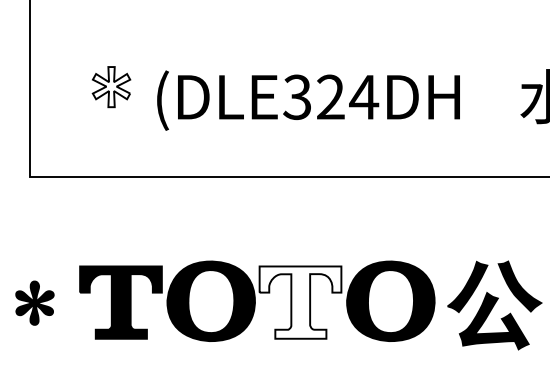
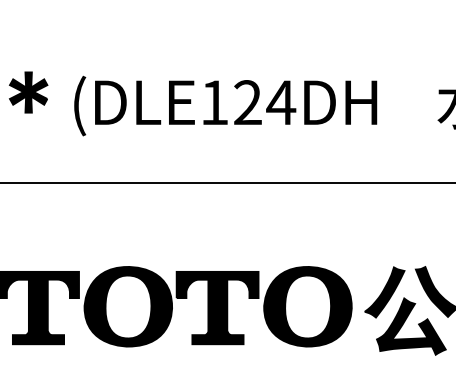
fill: (111, 87) -> (28, 92), added
text: (296, 97) -> (213, 102), (DLE324DH -> (DLE124DH
fill: (300, 302) -> (217, 307), added

